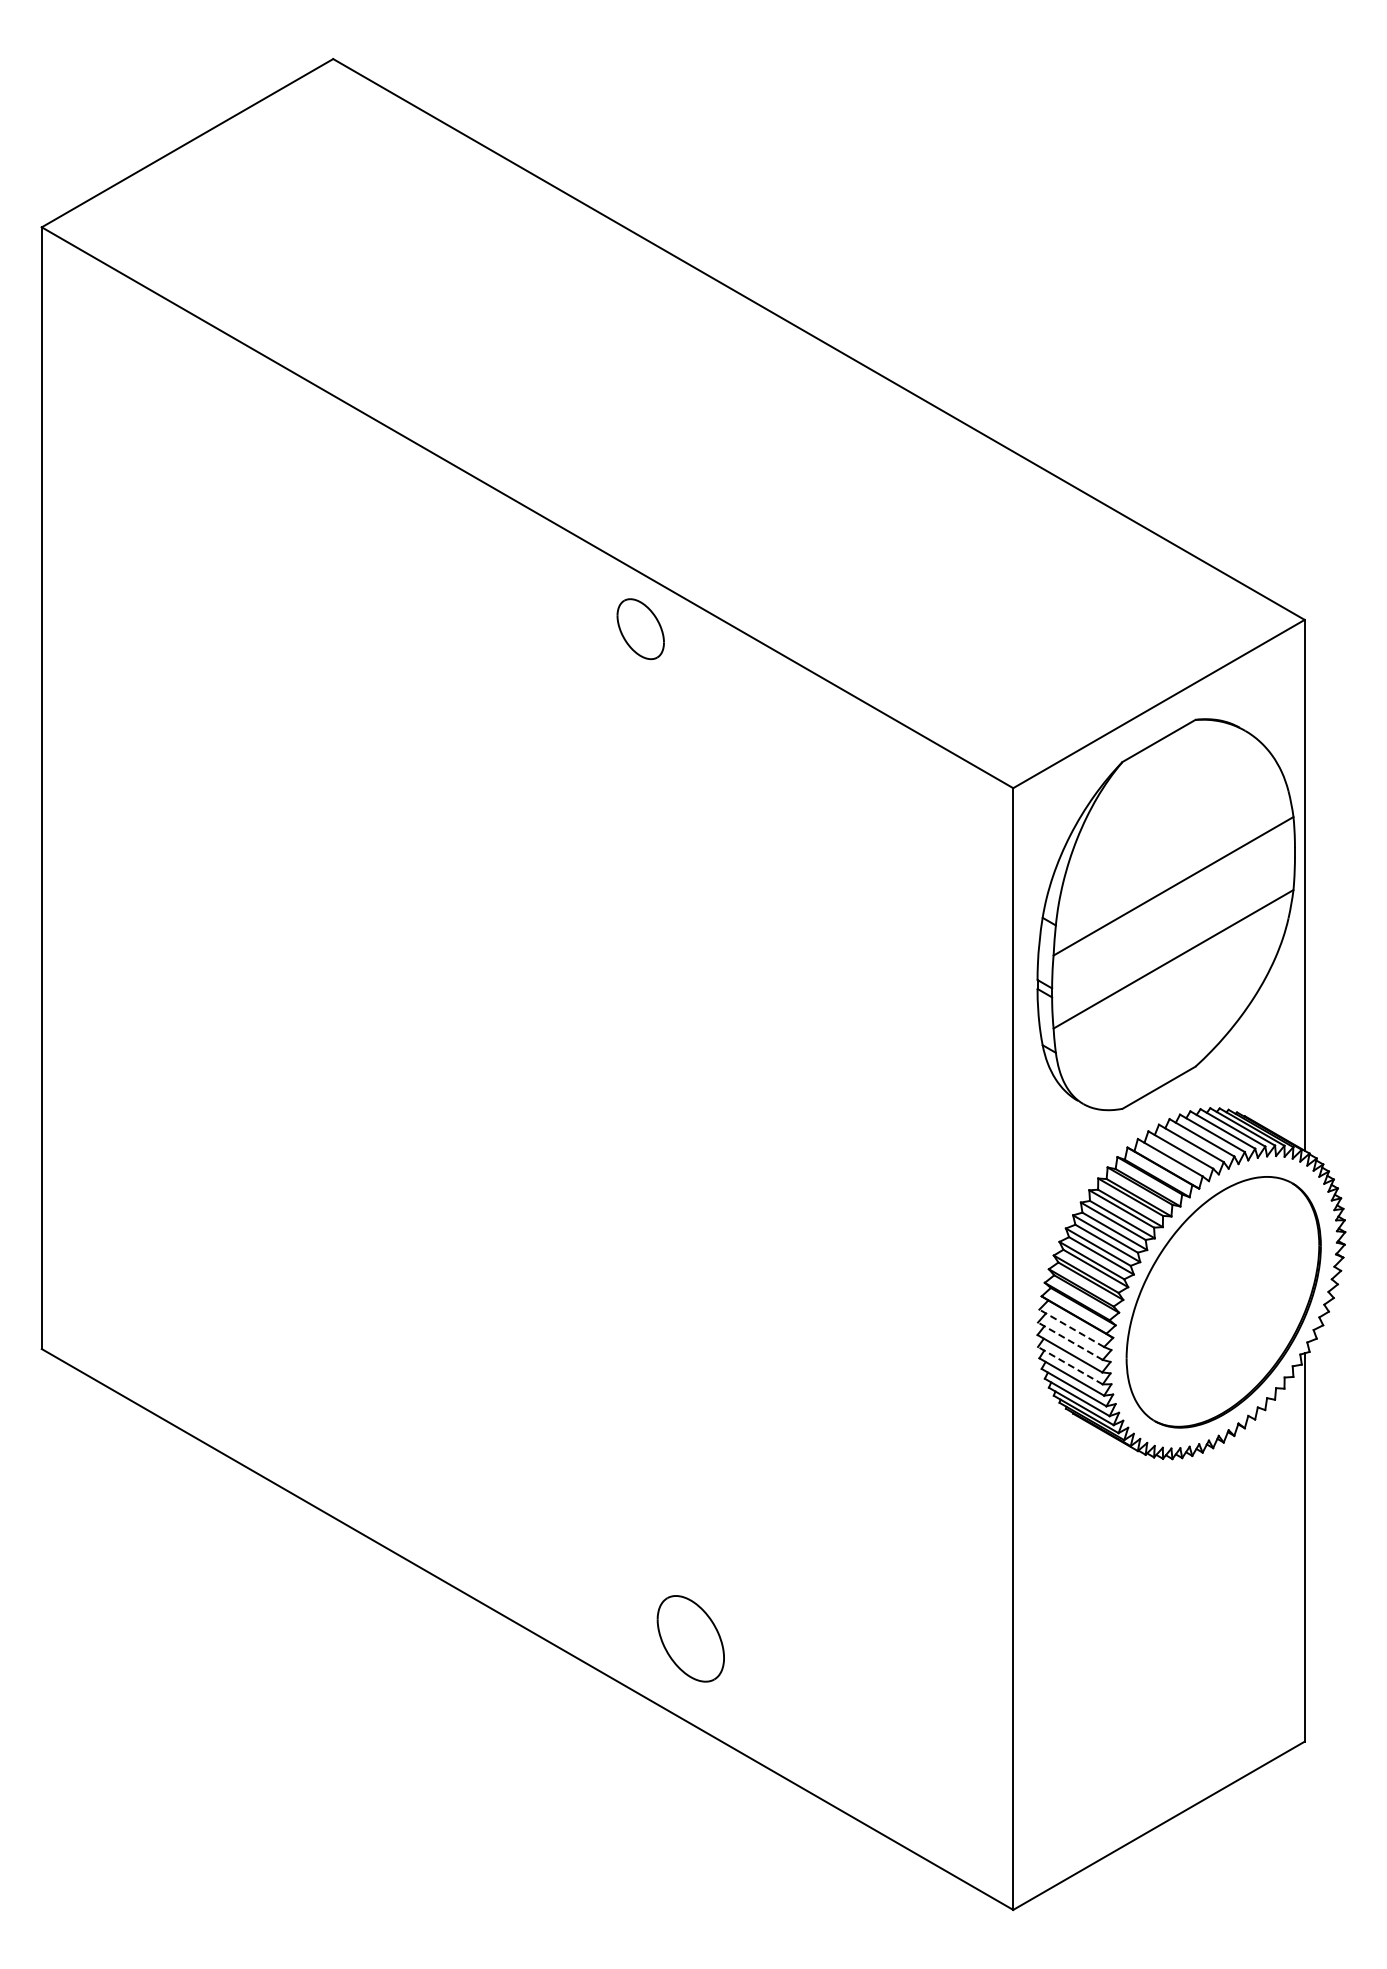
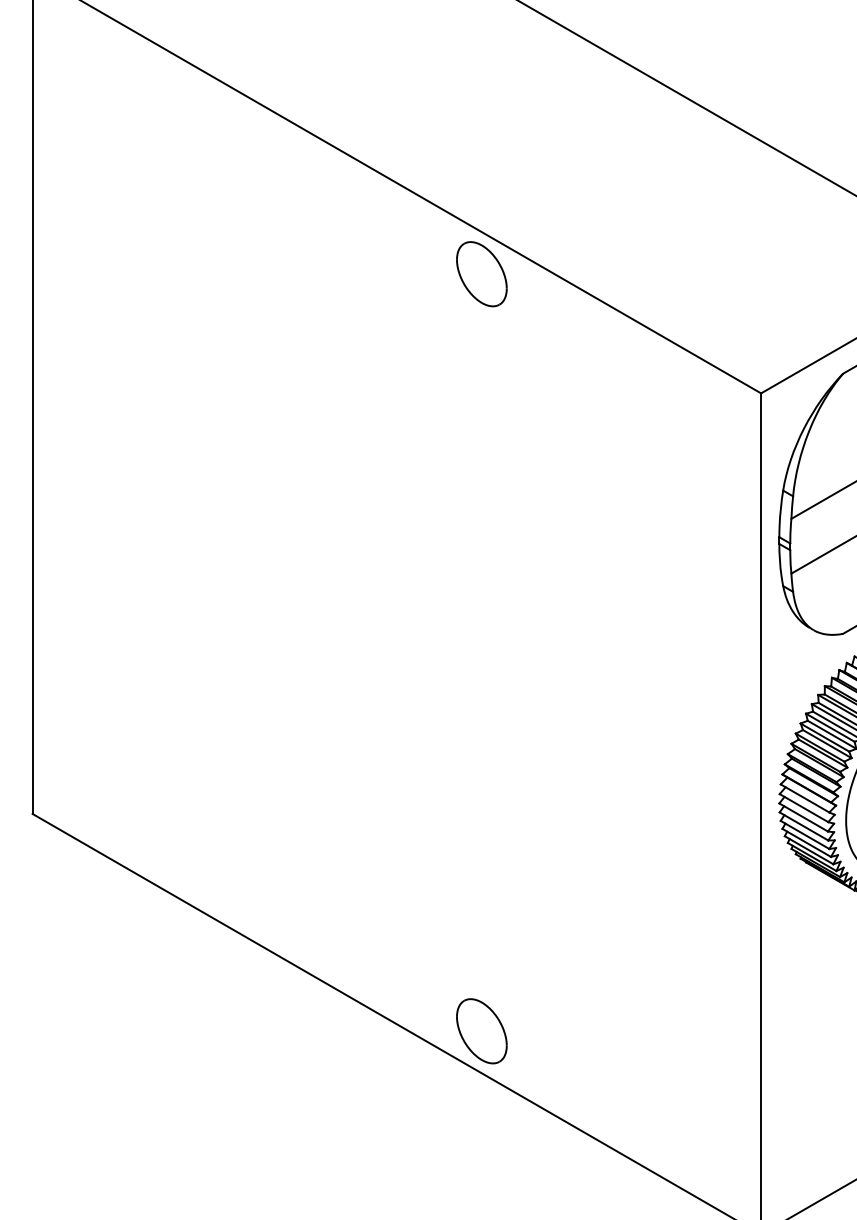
part: (640, 628) -> (481, 273), size x1.43
line: (1071, 1328) -> (804, 798), dashed -> solid
line: (1069, 1340) -> (803, 807), dashed -> solid
line: (1069, 1365) -> (803, 826), dashed -> solid
part: (690, 1638) -> (481, 1031), moved

